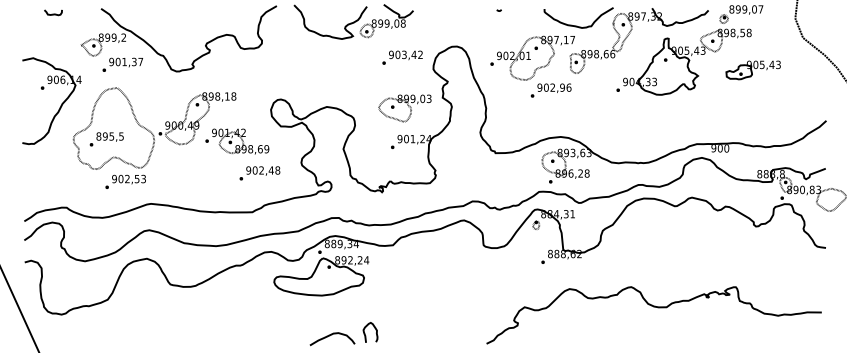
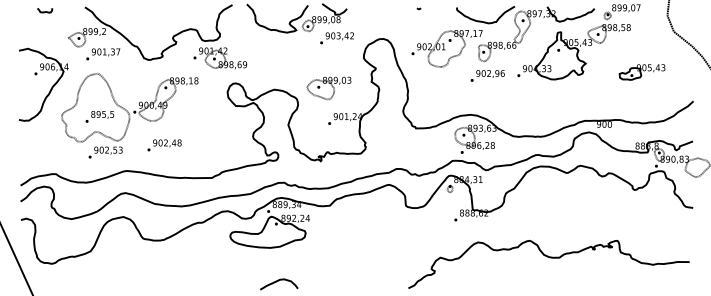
text: (402, 57) -> (337, 38), moved
part: (752, 70) -> (641, 72), moved
text: (550, 90) -> (487, 75), moved
part: (404, 108) -> (328, 88), moved
text: (106, 139) -> (99, 116), moved
part: (237, 141) -> (220, 58), moved
text: (259, 173) -> (164, 145), moved
curve: (366, 335) -> (307, 281), removed

